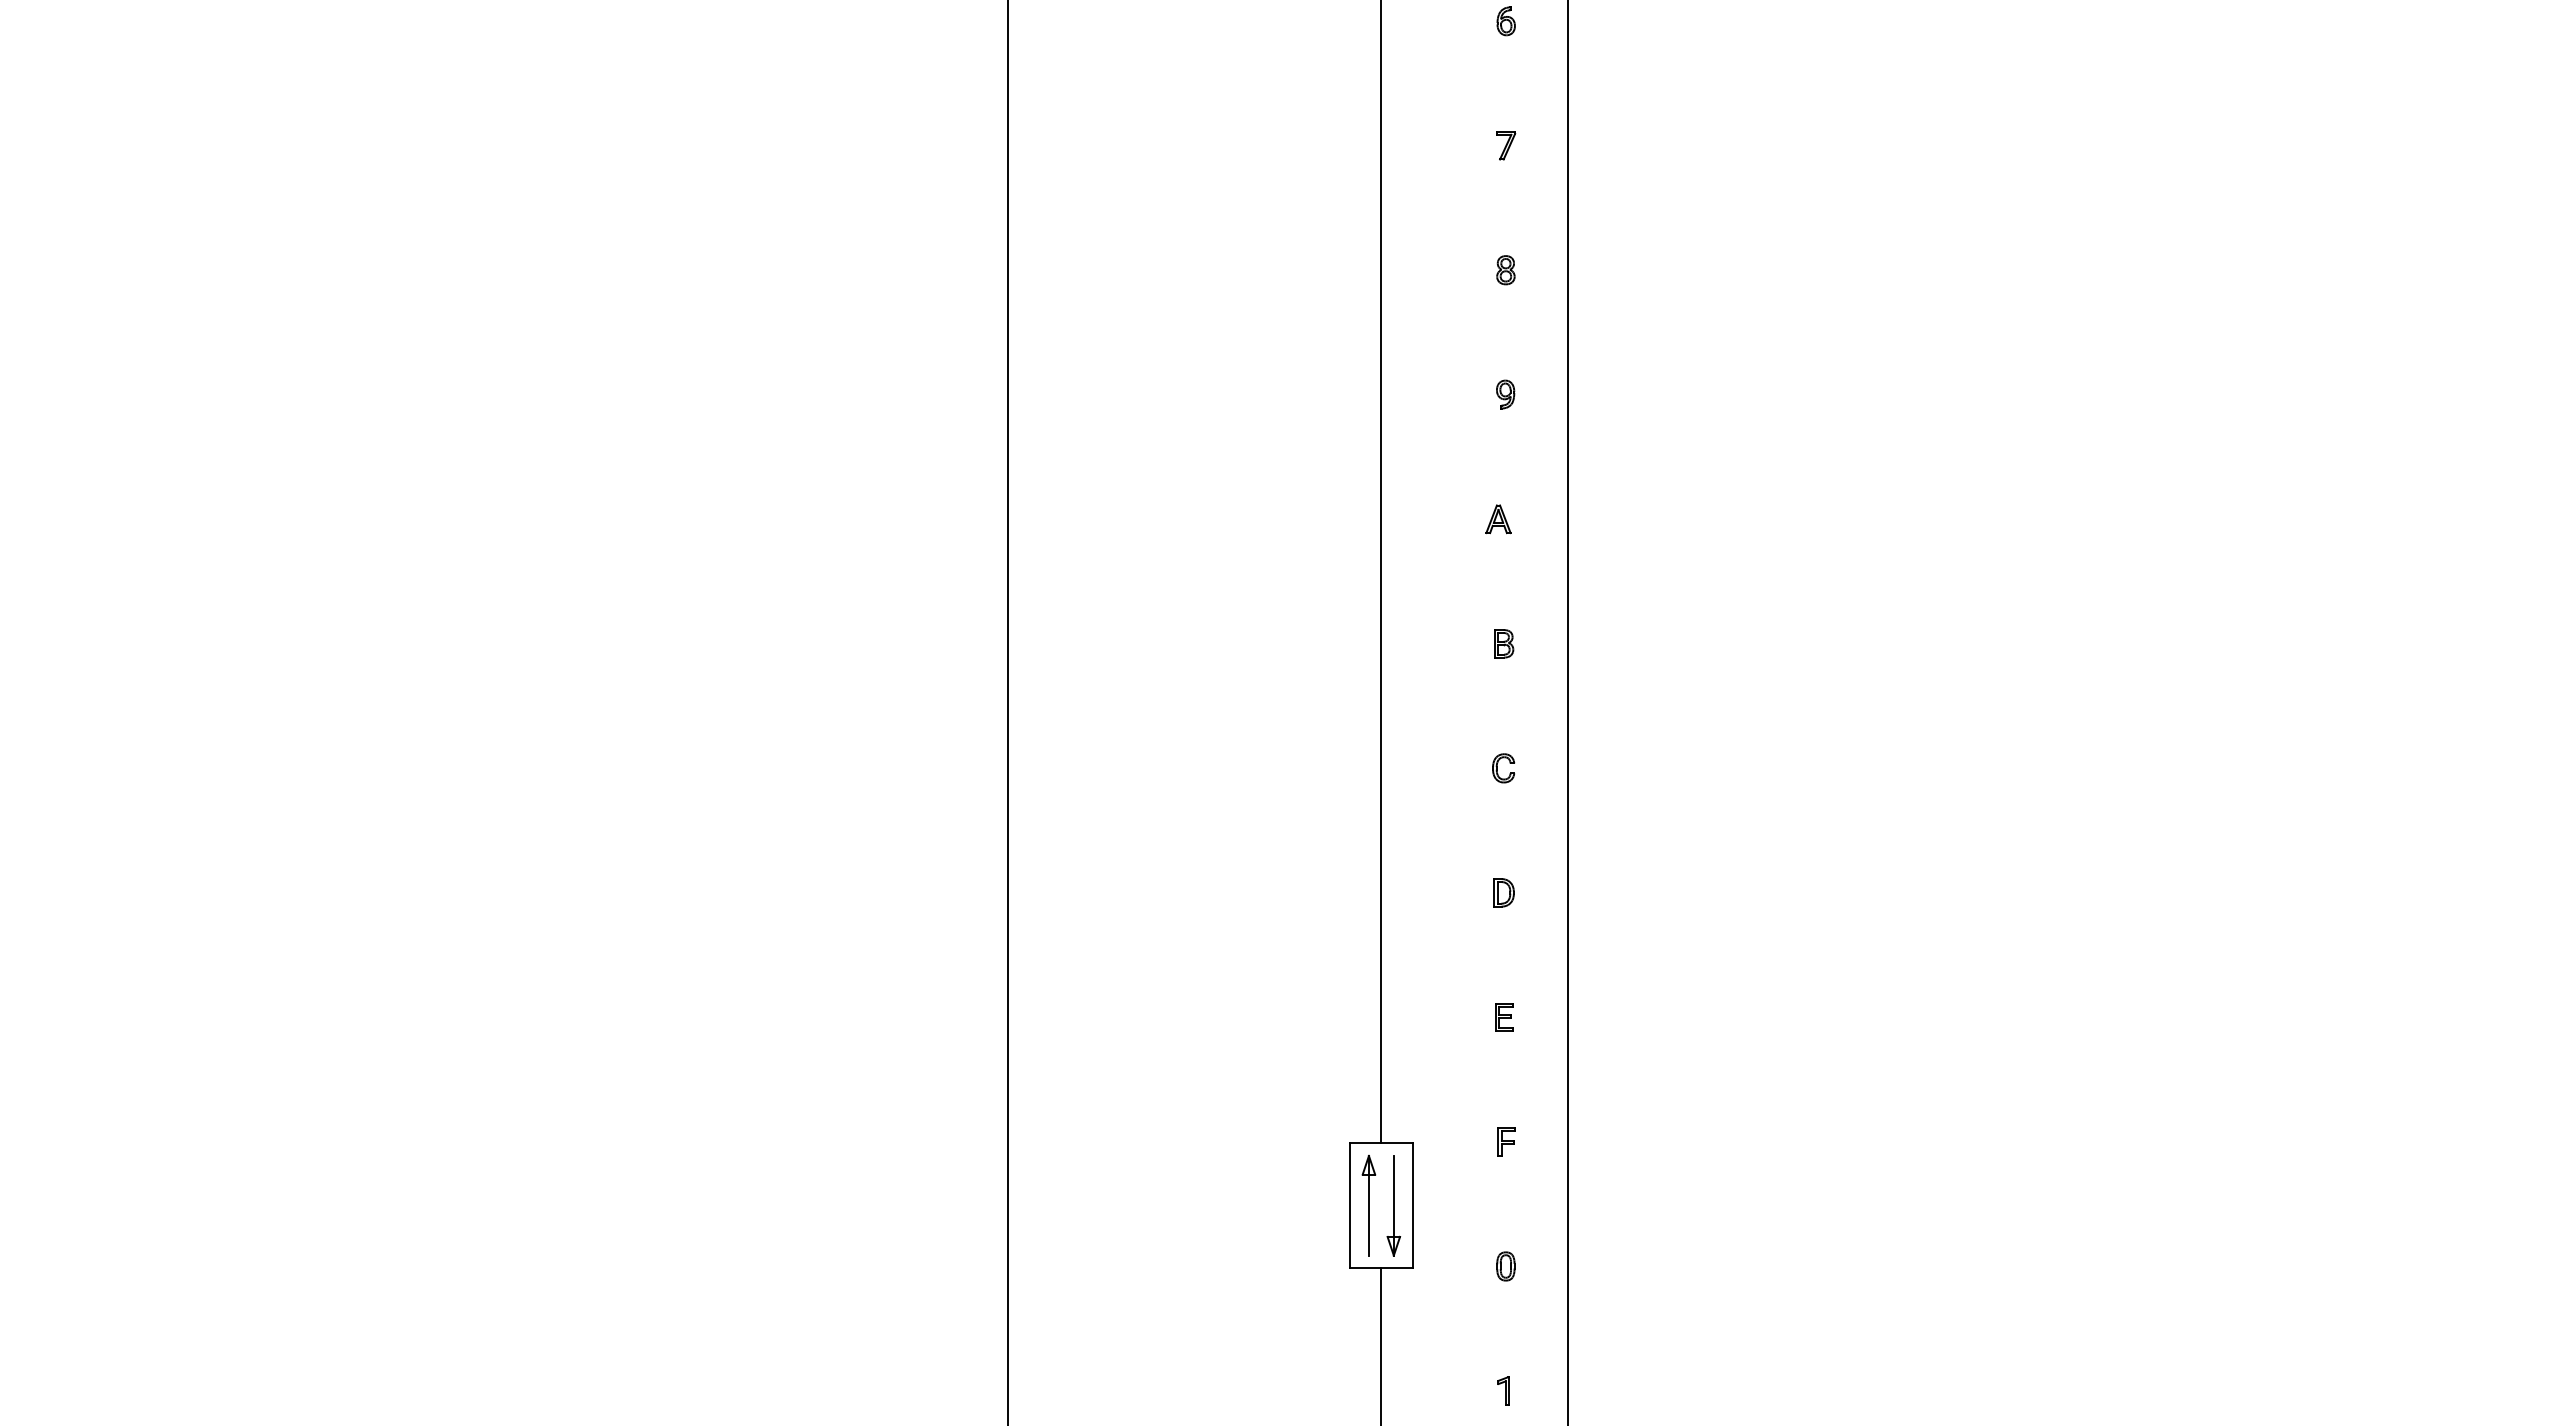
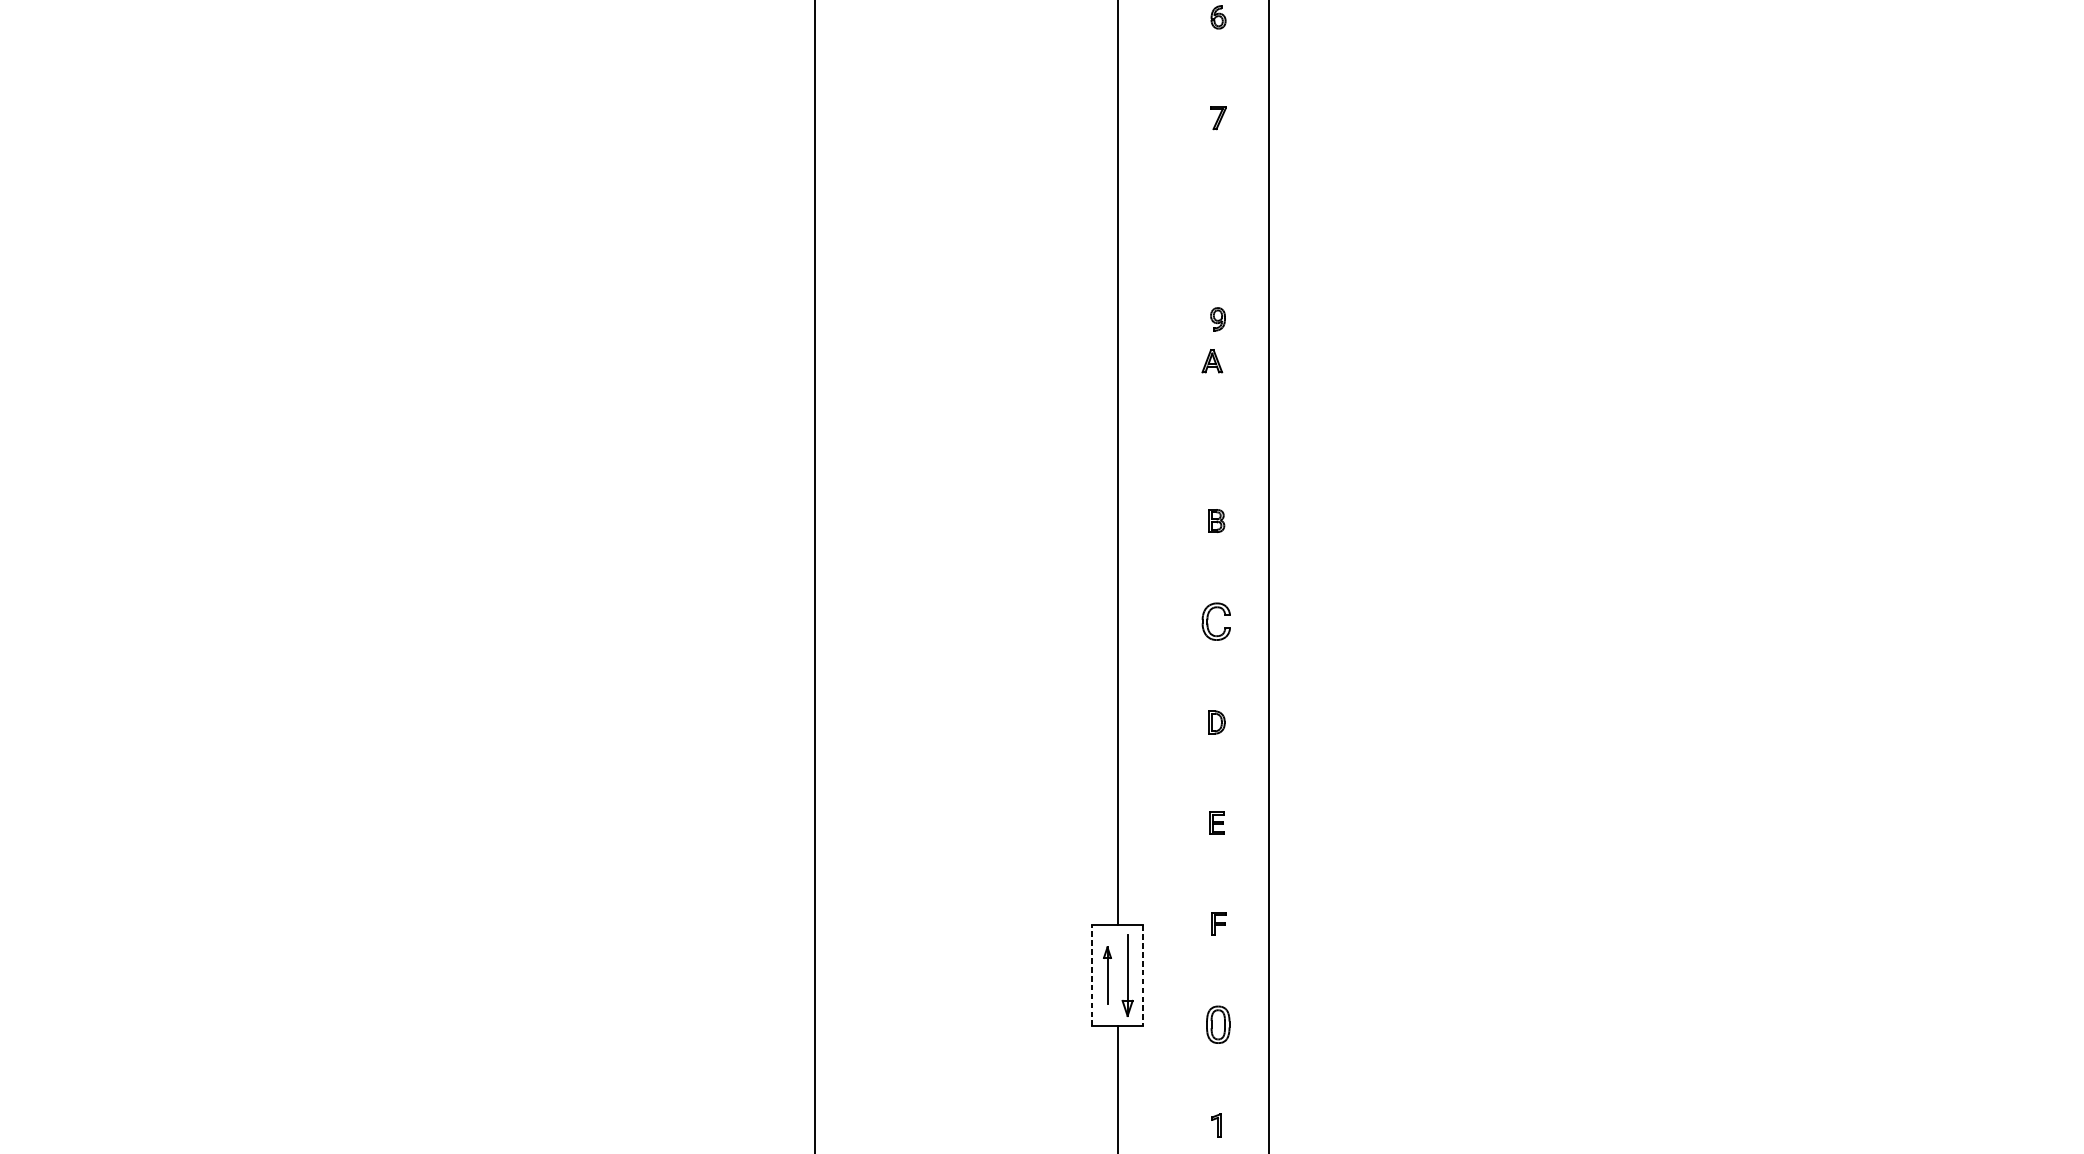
part: (1505, 270) -> (1217, 218), removed
part: (1498, 519) -> (1212, 361), moved
part: (1503, 768) -> (1216, 621), size x1.6
line: (1350, 1205) -> (1092, 975), solid -> dashed
part: (1368, 1205) -> (1107, 975), size x0.7
line: (1412, 1206) -> (1142, 976), solid -> dashed
part: (1505, 1266) -> (1217, 1024), size x1.6

